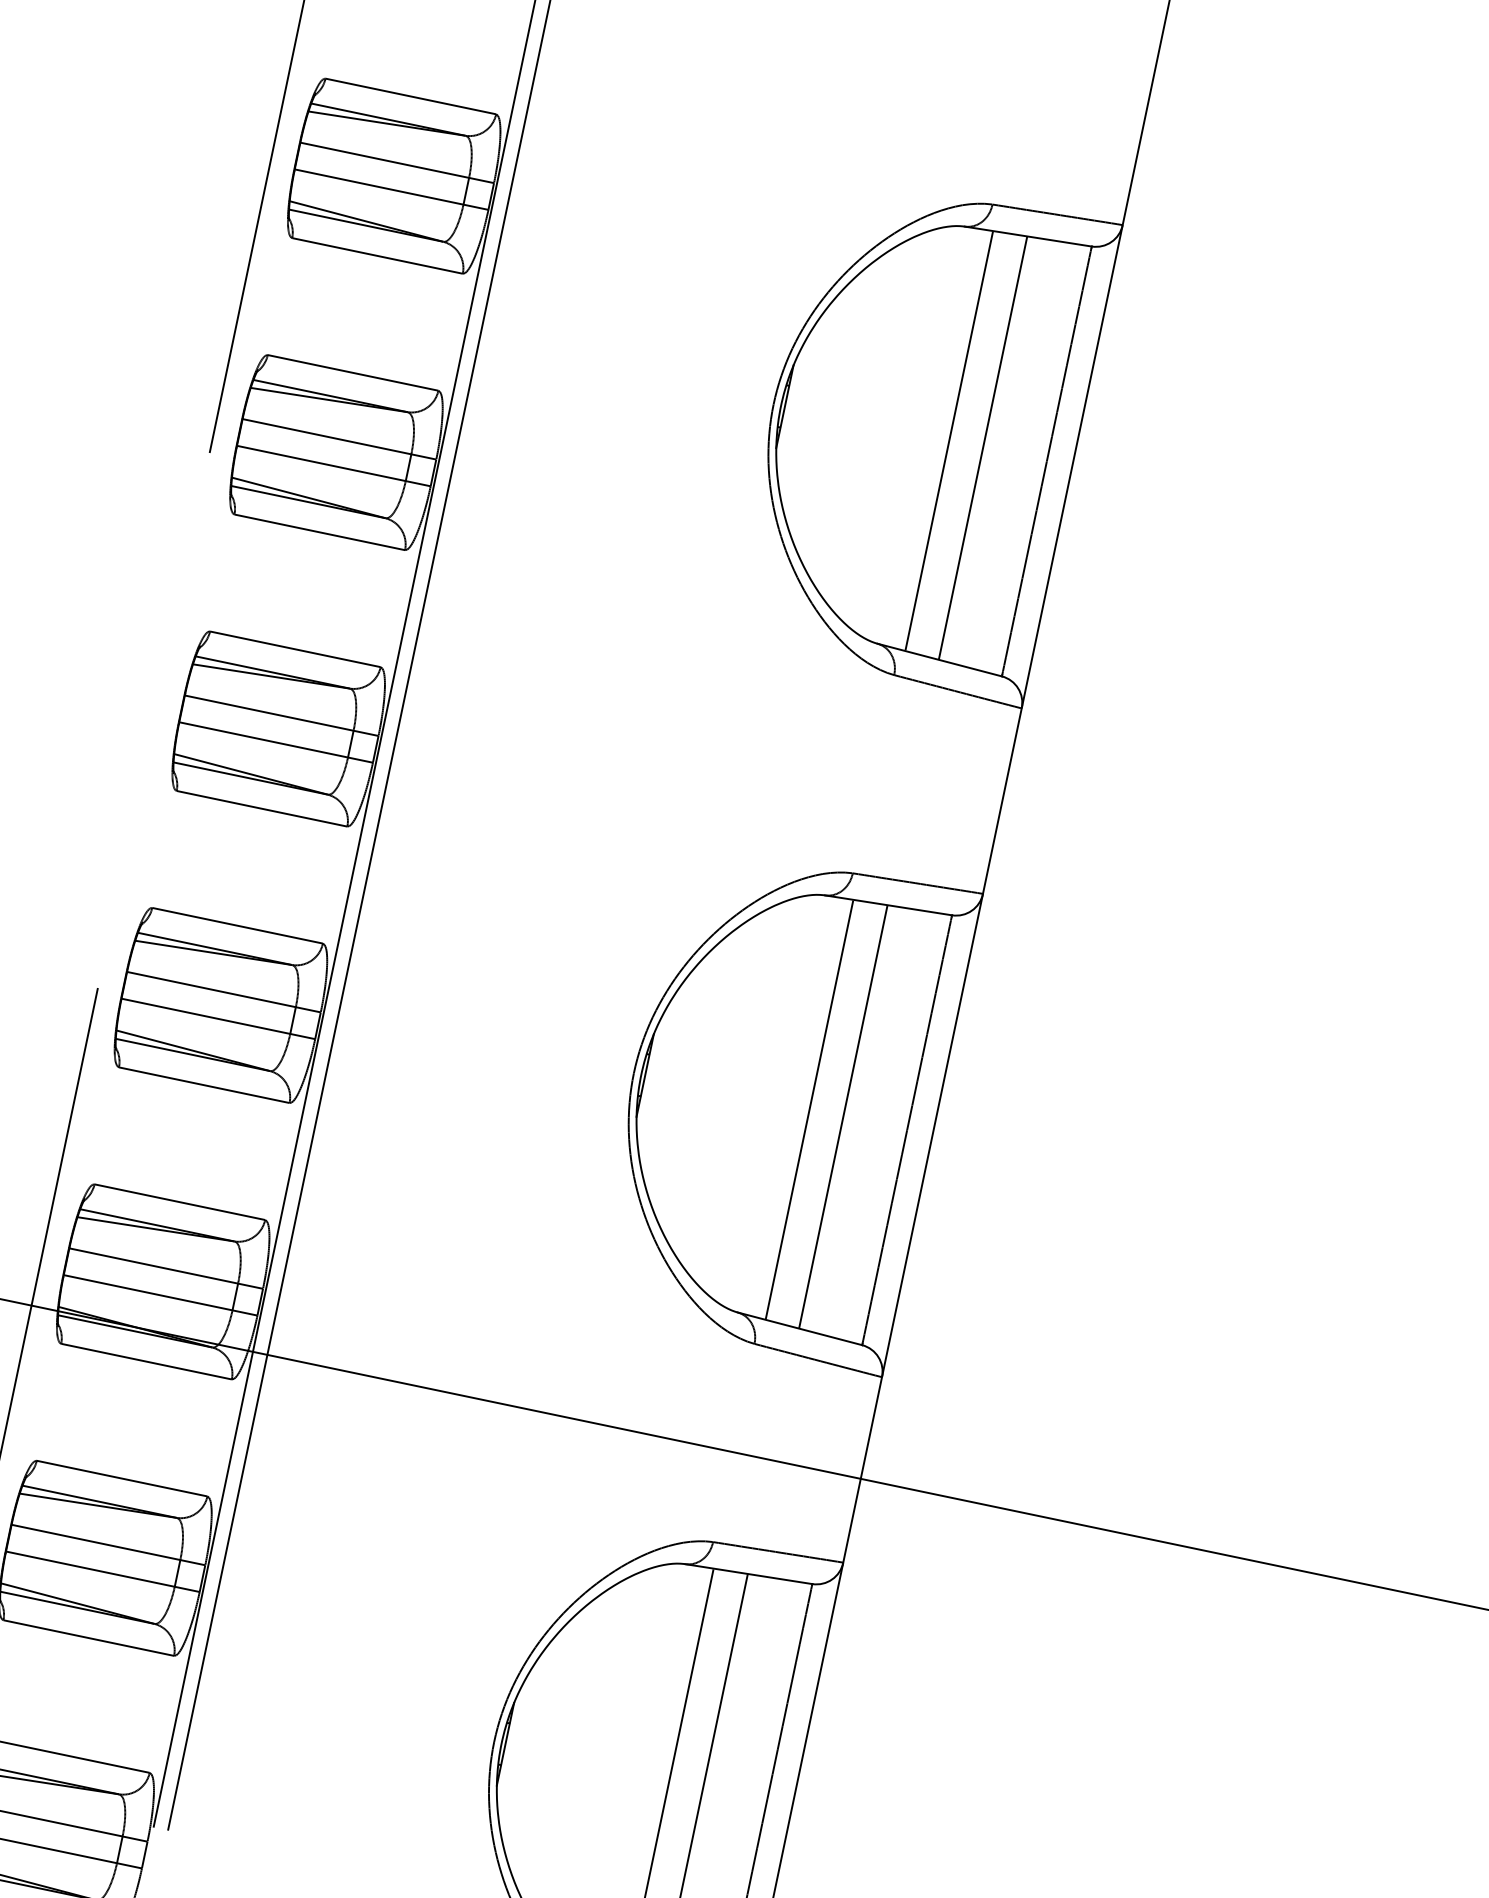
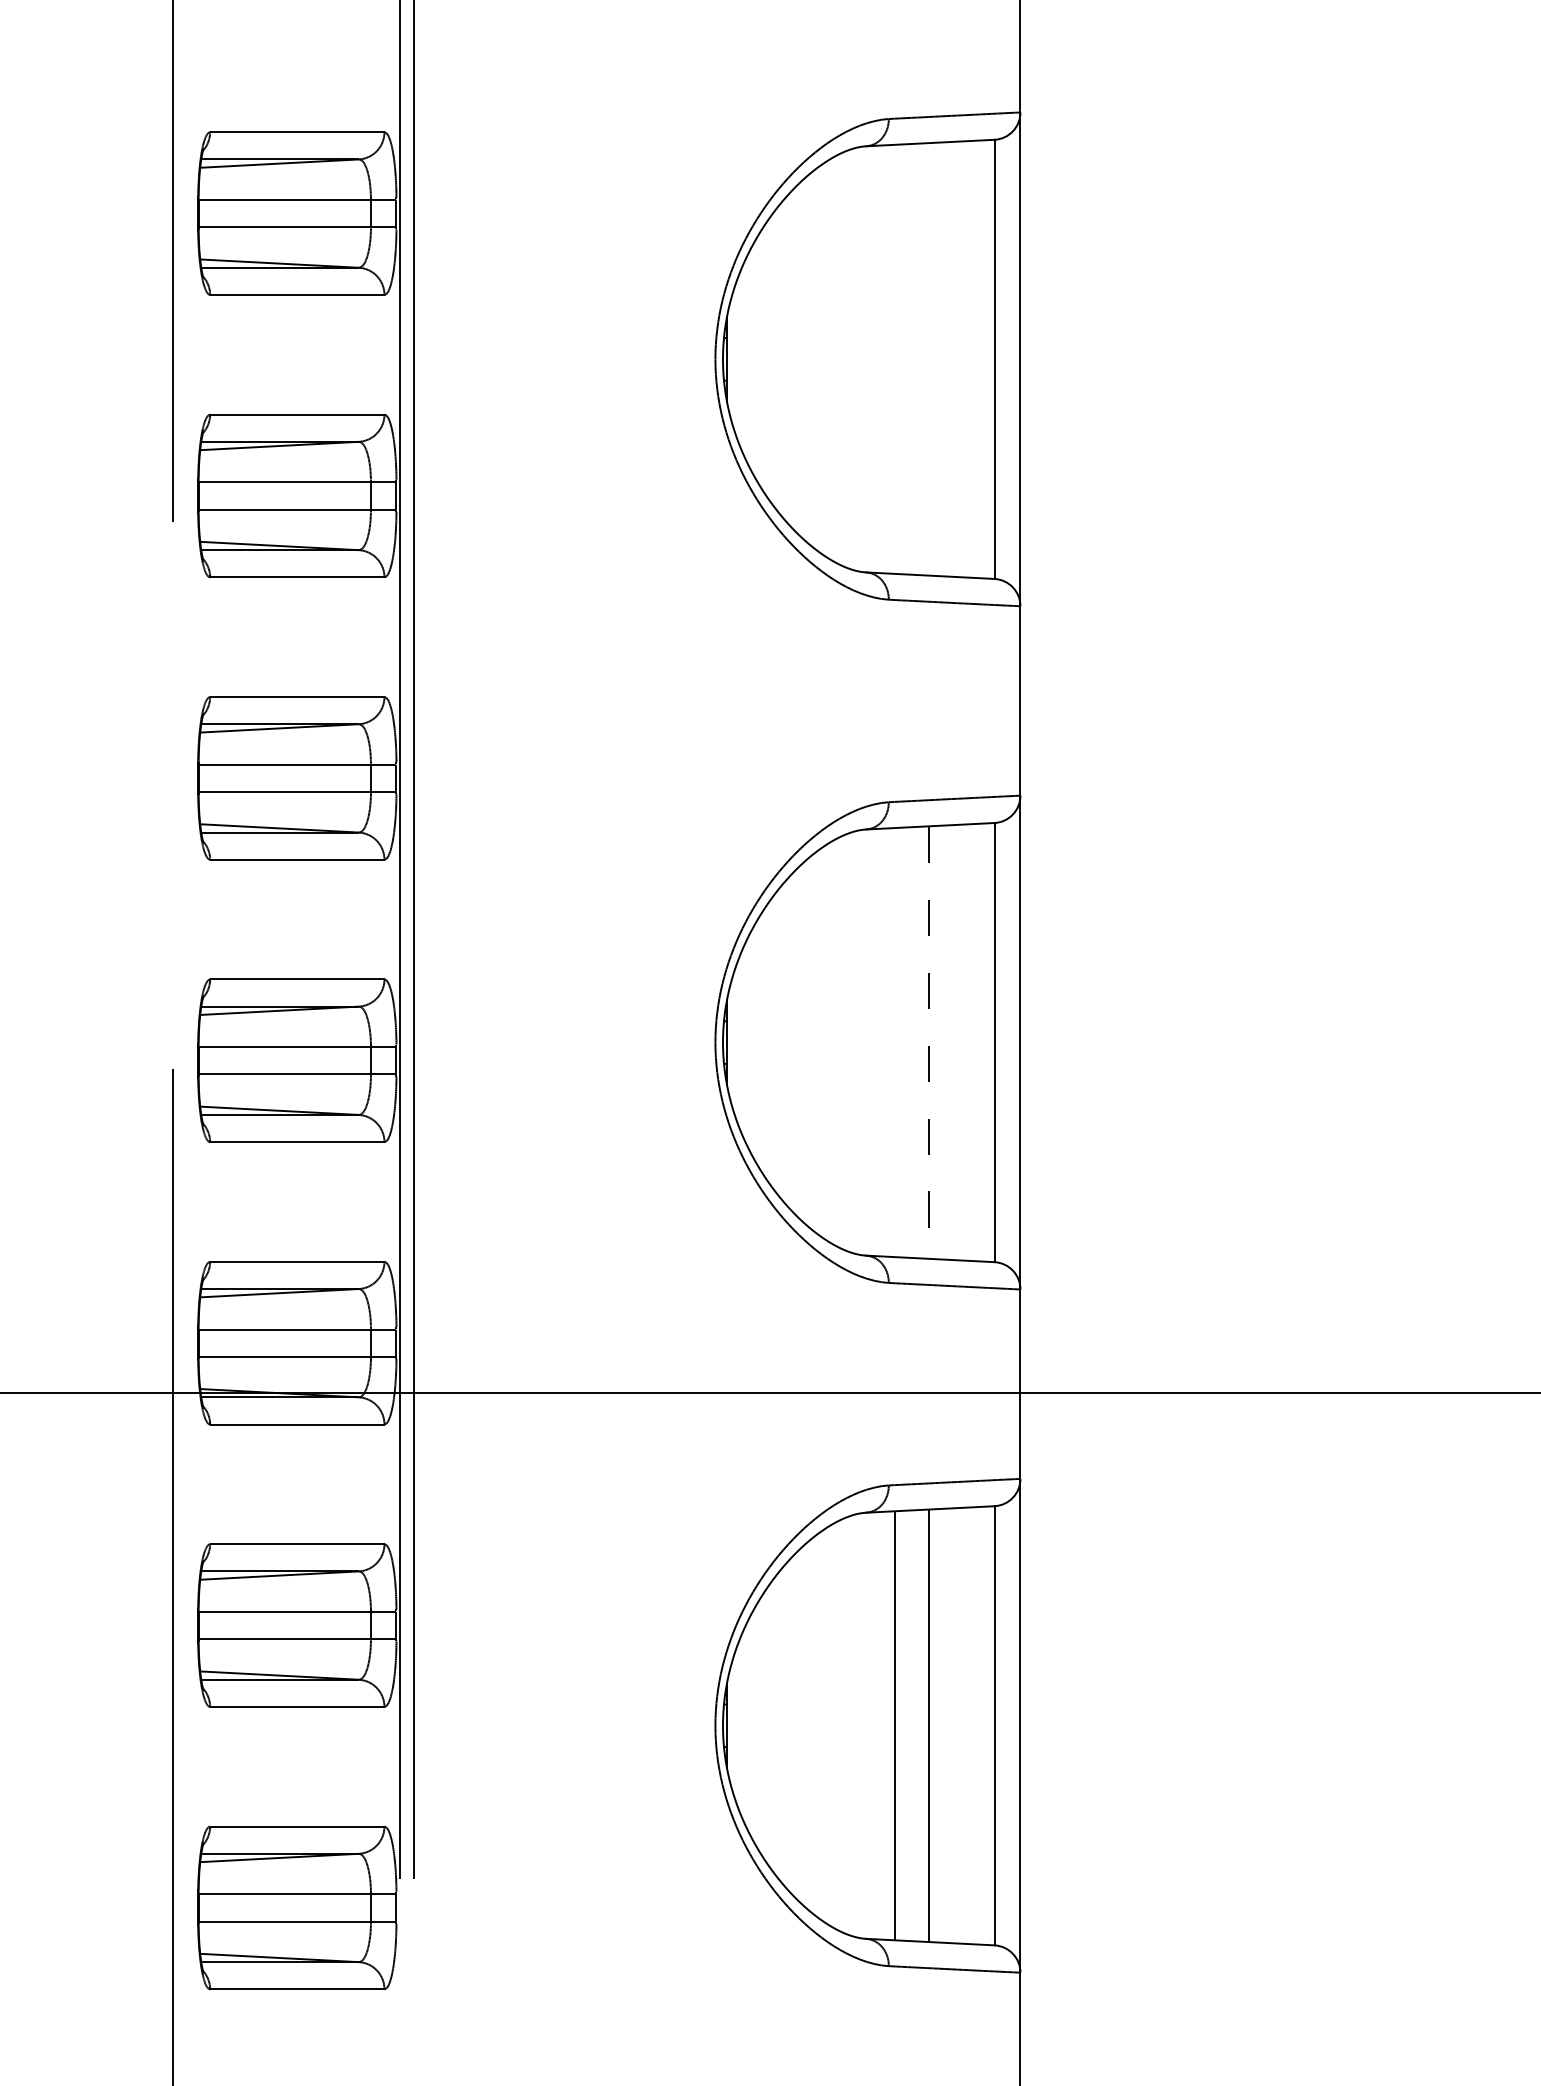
line: (948, 441) -> (894, 359), removed
line: (983, 447) -> (929, 358), removed
line: (809, 1109) -> (894, 1042), removed
line: (843, 1116) -> (929, 1042), solid -> dashed

